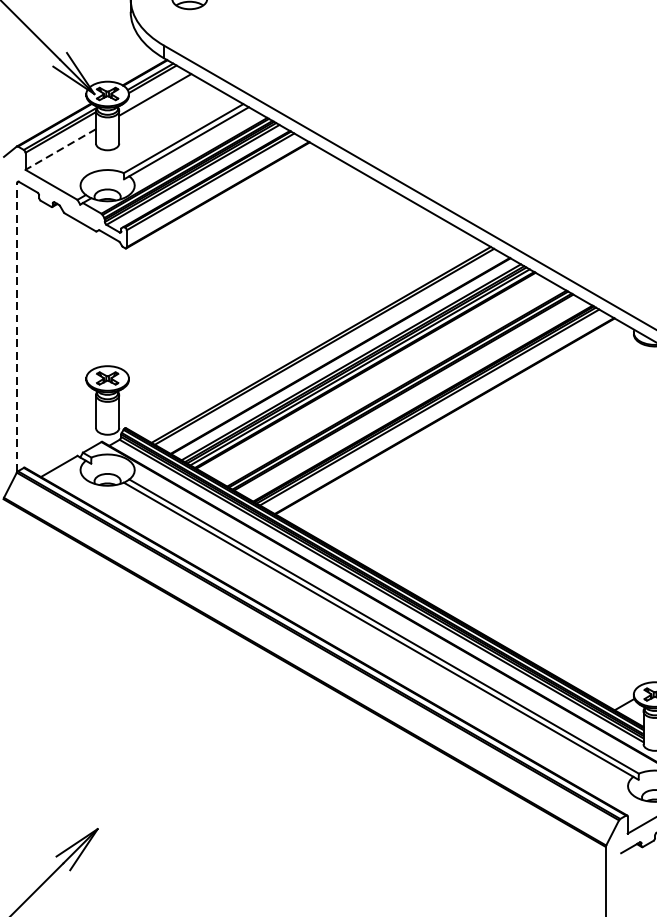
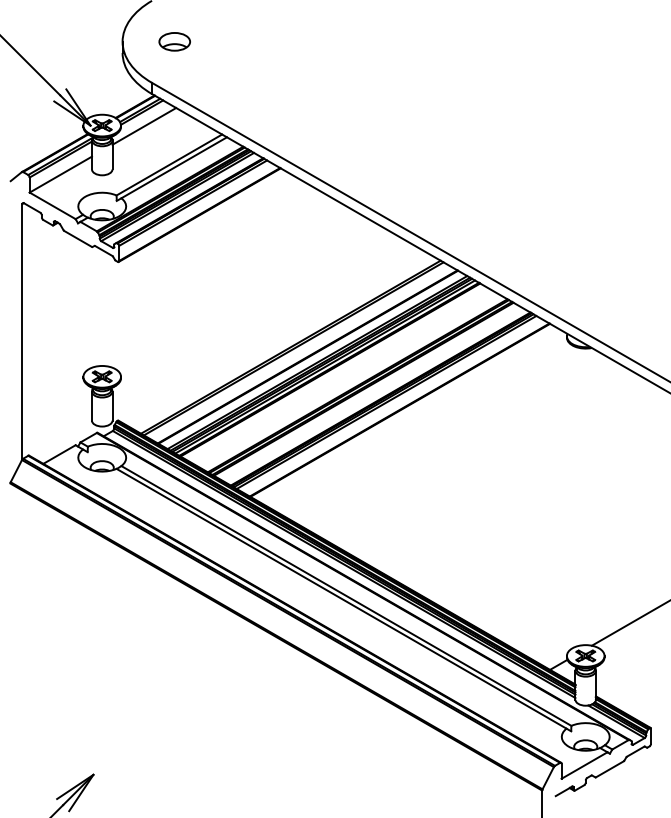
line: (60, 149) -> (60, 174), dashed -> solid
line: (17, 327) -> (22, 331), dashed -> solid

